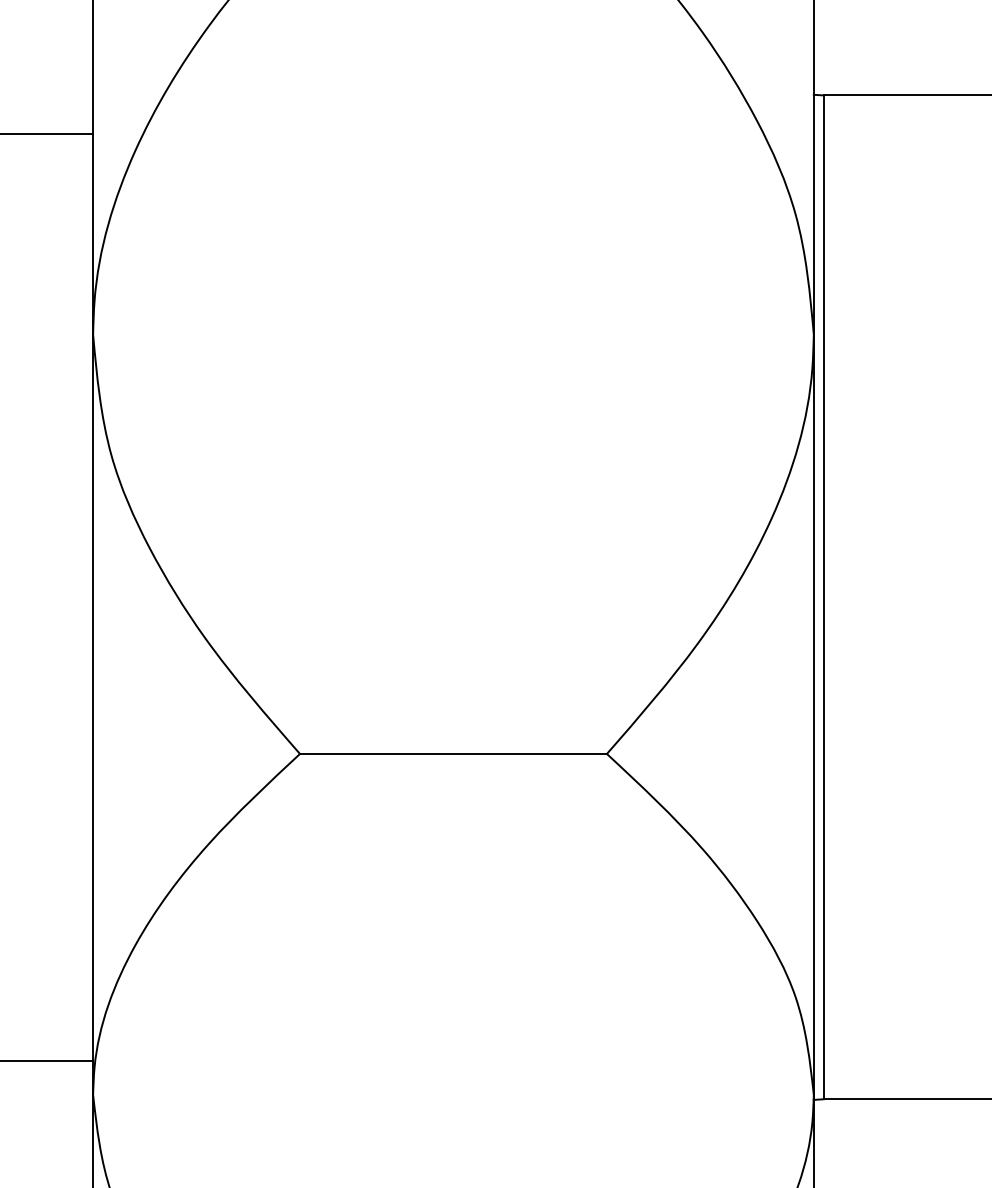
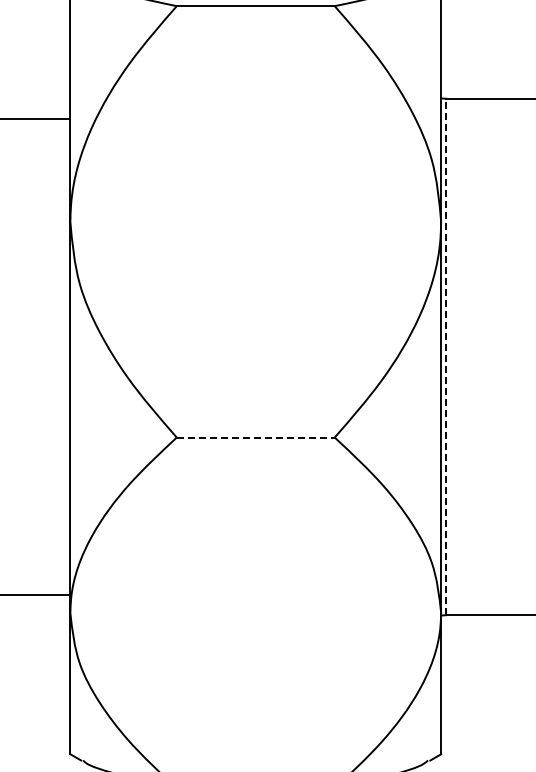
line: (824, 596) -> (446, 356), solid -> dashed
line: (452, 753) -> (255, 437), solid -> dashed

